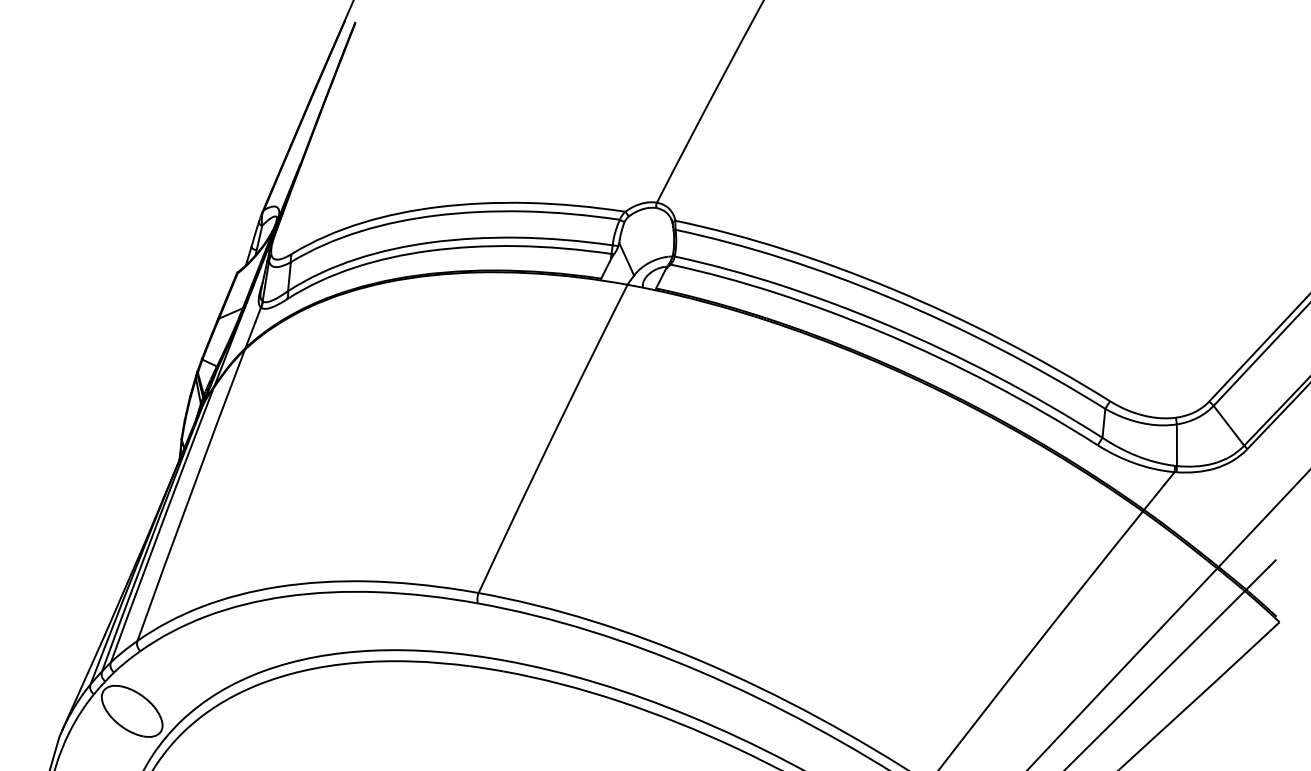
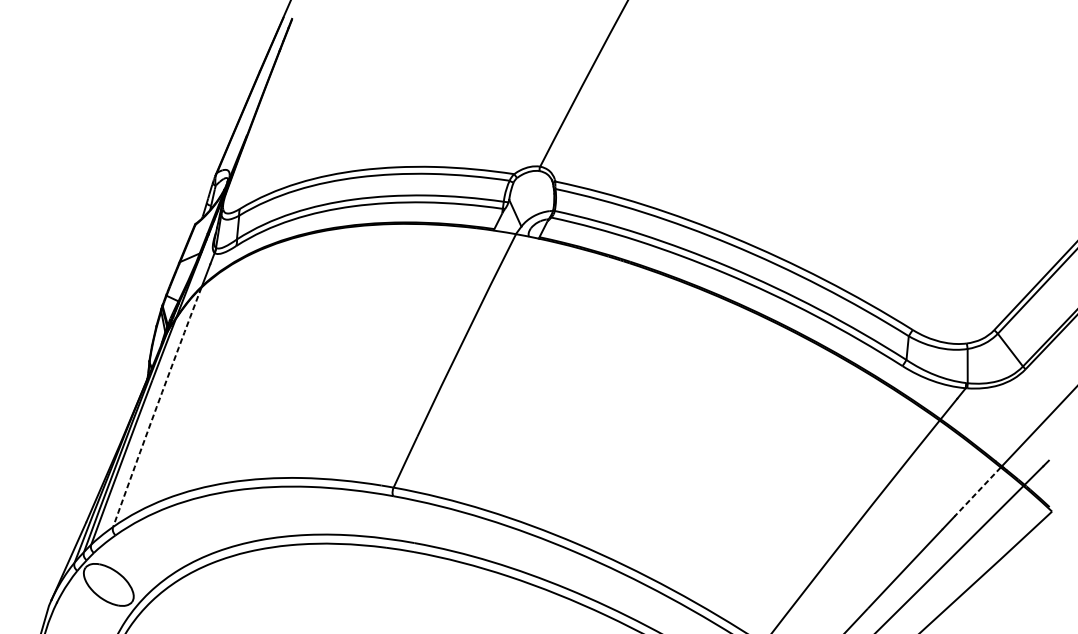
arc: (190, 495) -> (156, 407), solid -> dashed
line: (1189, 598) -> (978, 492), solid -> dashed

